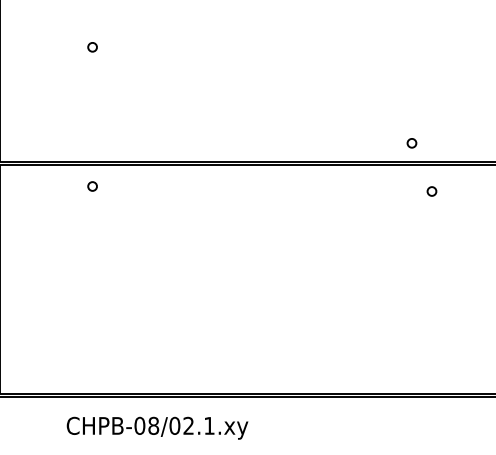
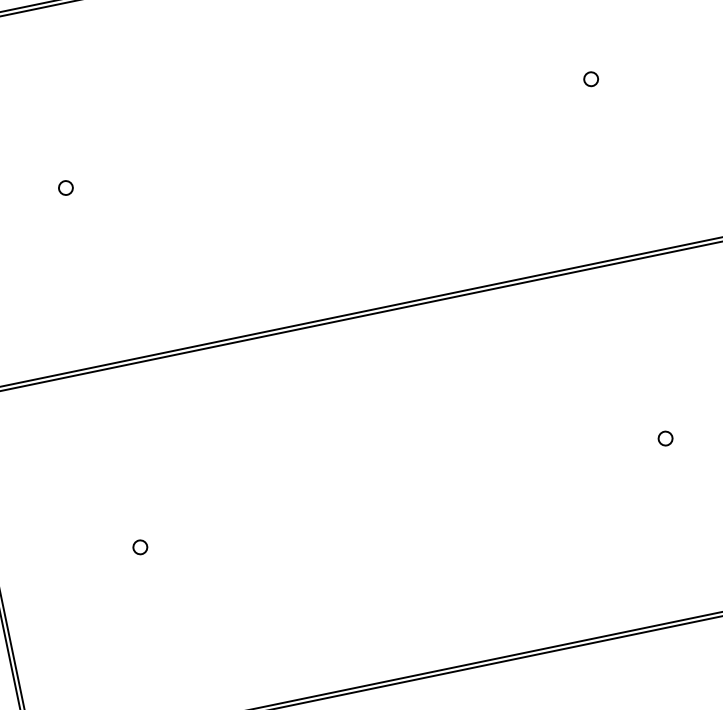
part: (411, 143) -> (590, 79), moved
part: (92, 186) -> (140, 547), moved
part: (431, 191) -> (664, 438), moved

